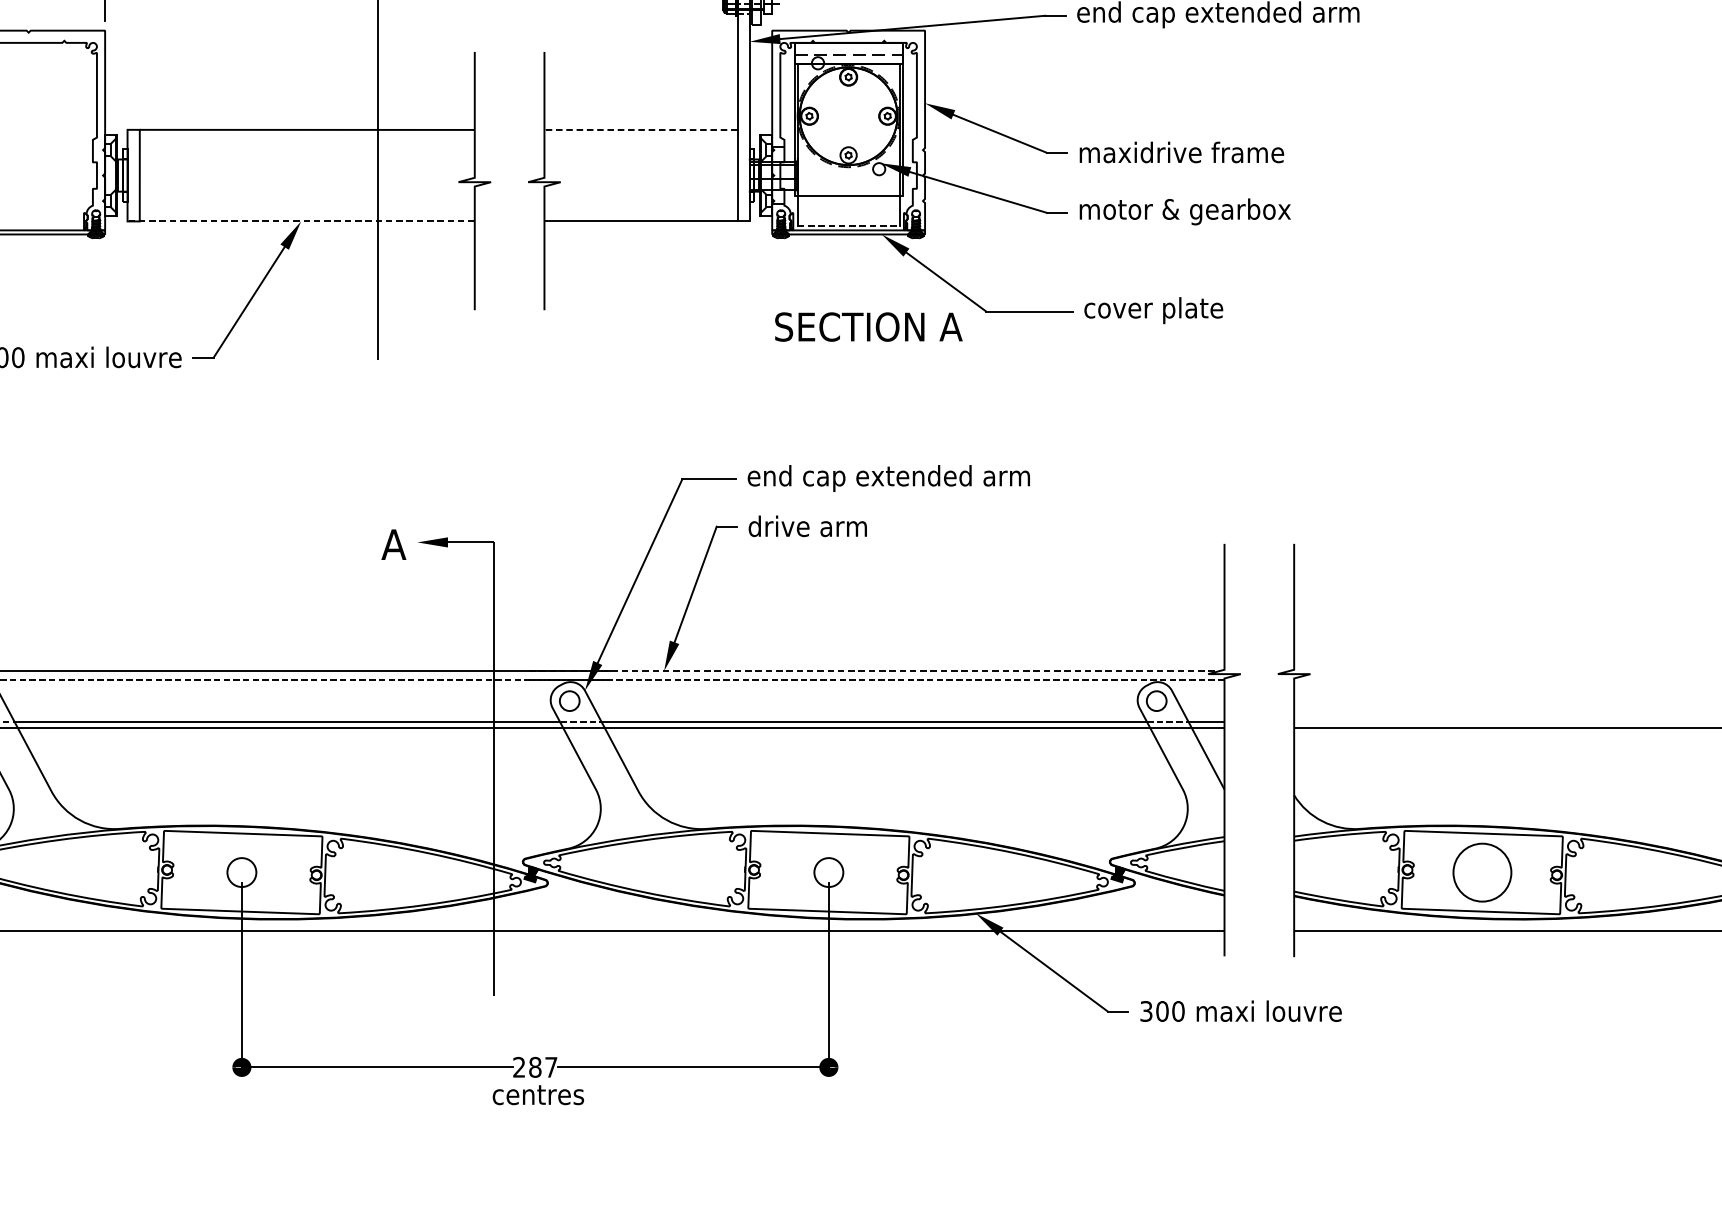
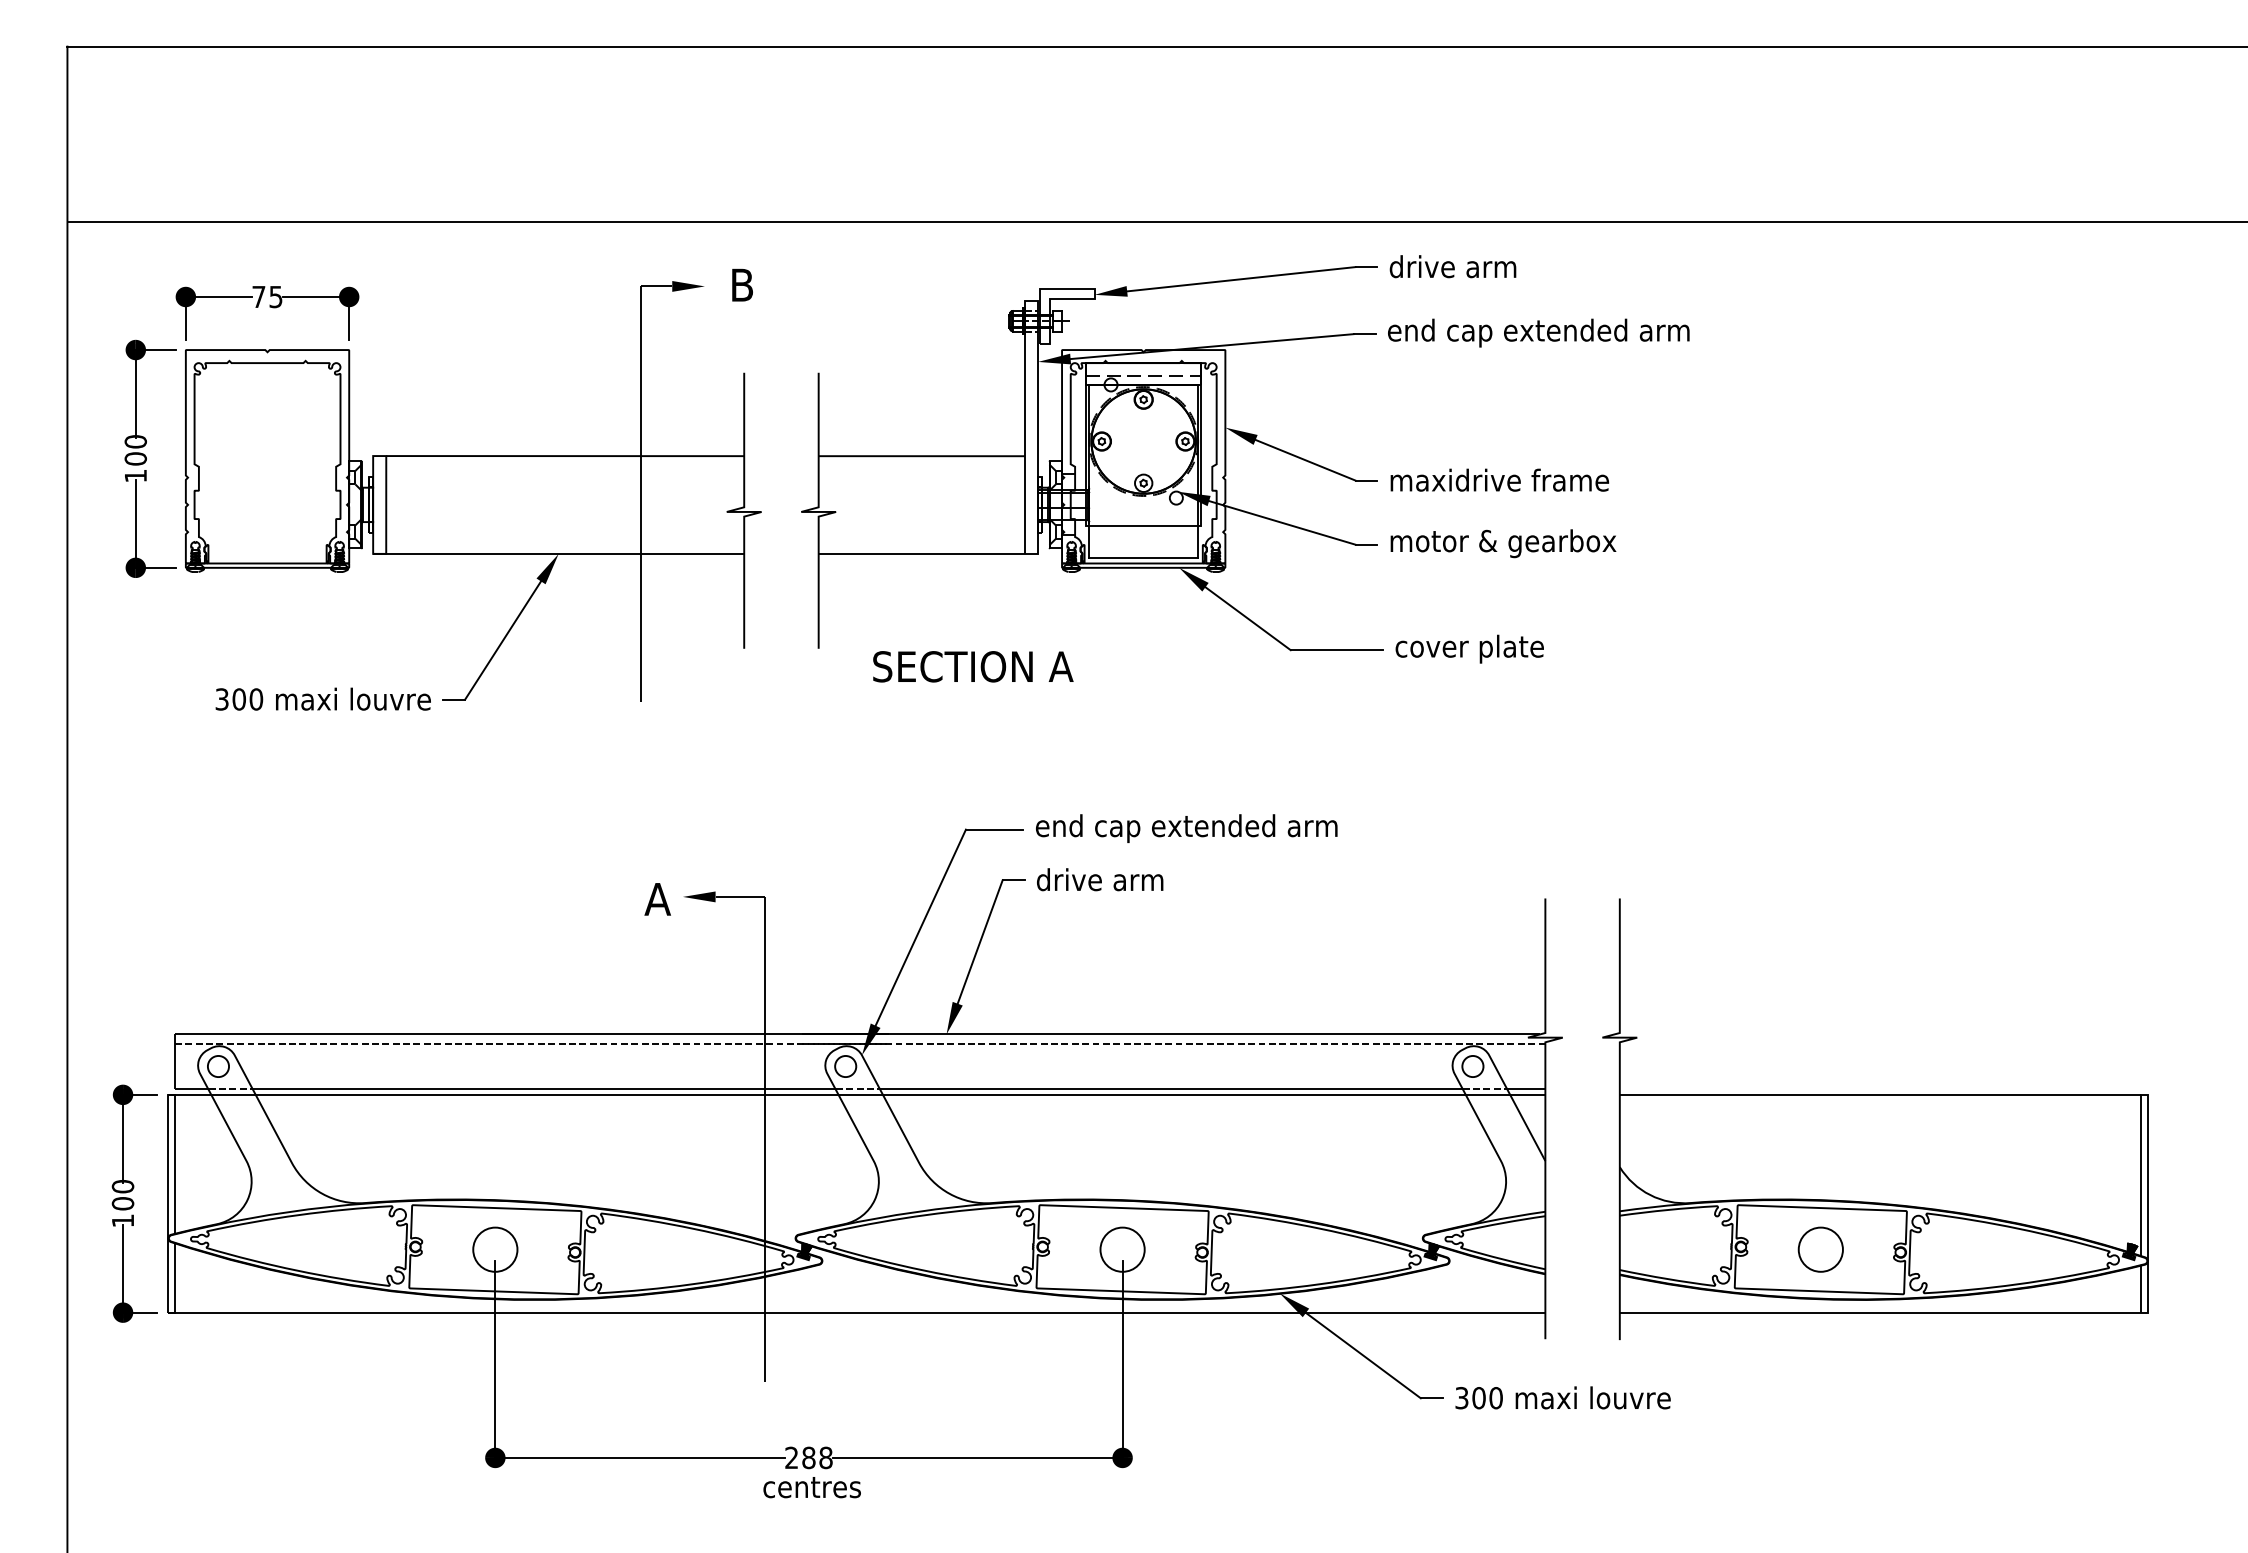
line: (640, 130) -> (921, 456), dashed -> solid
line: (300, 221) -> (558, 553), dashed -> solid
line: (849, 225) -> (1144, 558), dashed -> solid
text: (869, 326) -> (973, 666), moved
line: (874, 671) -> (1171, 1034), dashed -> solid
circle: (242, 872) -> (495, 1249), size x1.43
circle: (828, 872) -> (1122, 1249), size x1.43
circle: (1481, 872) -> (1820, 1249), size x0.71
text: (550, 1067) -> (825, 1457), 287 -> 288

